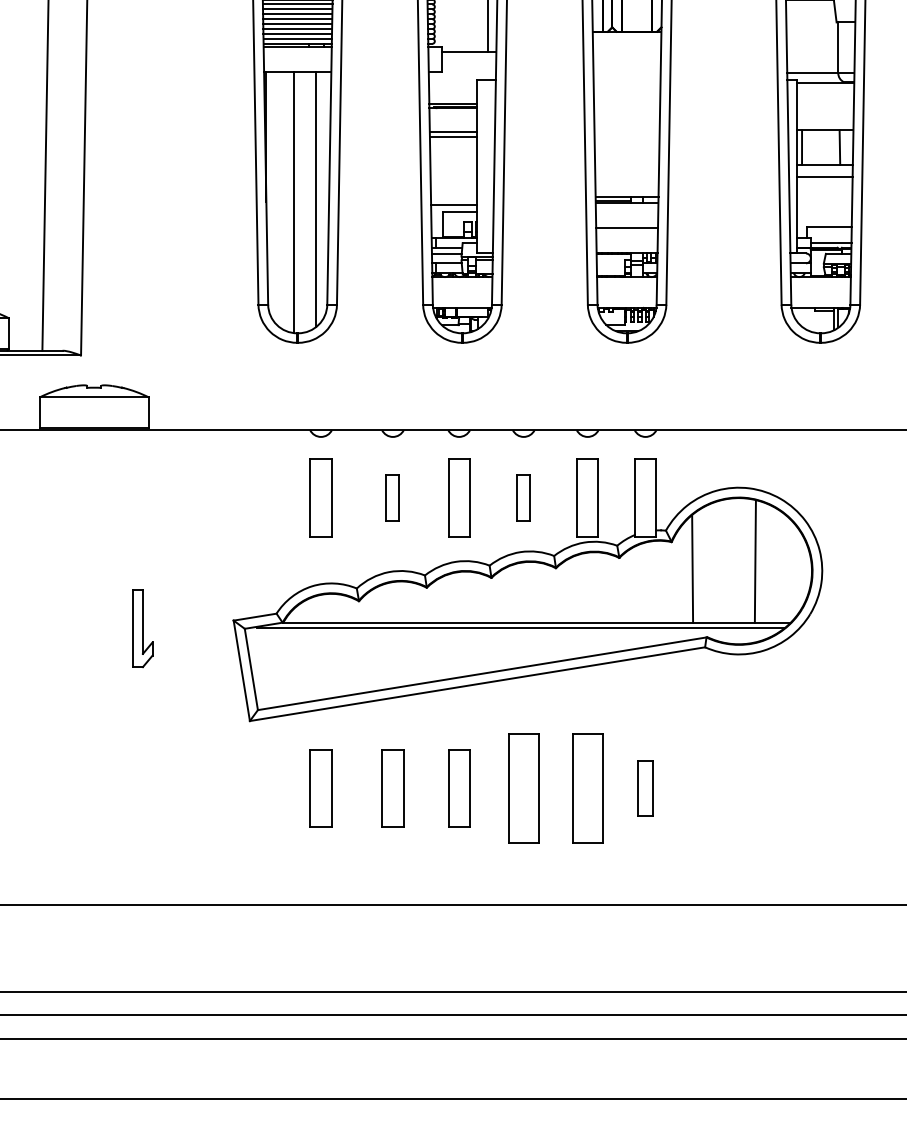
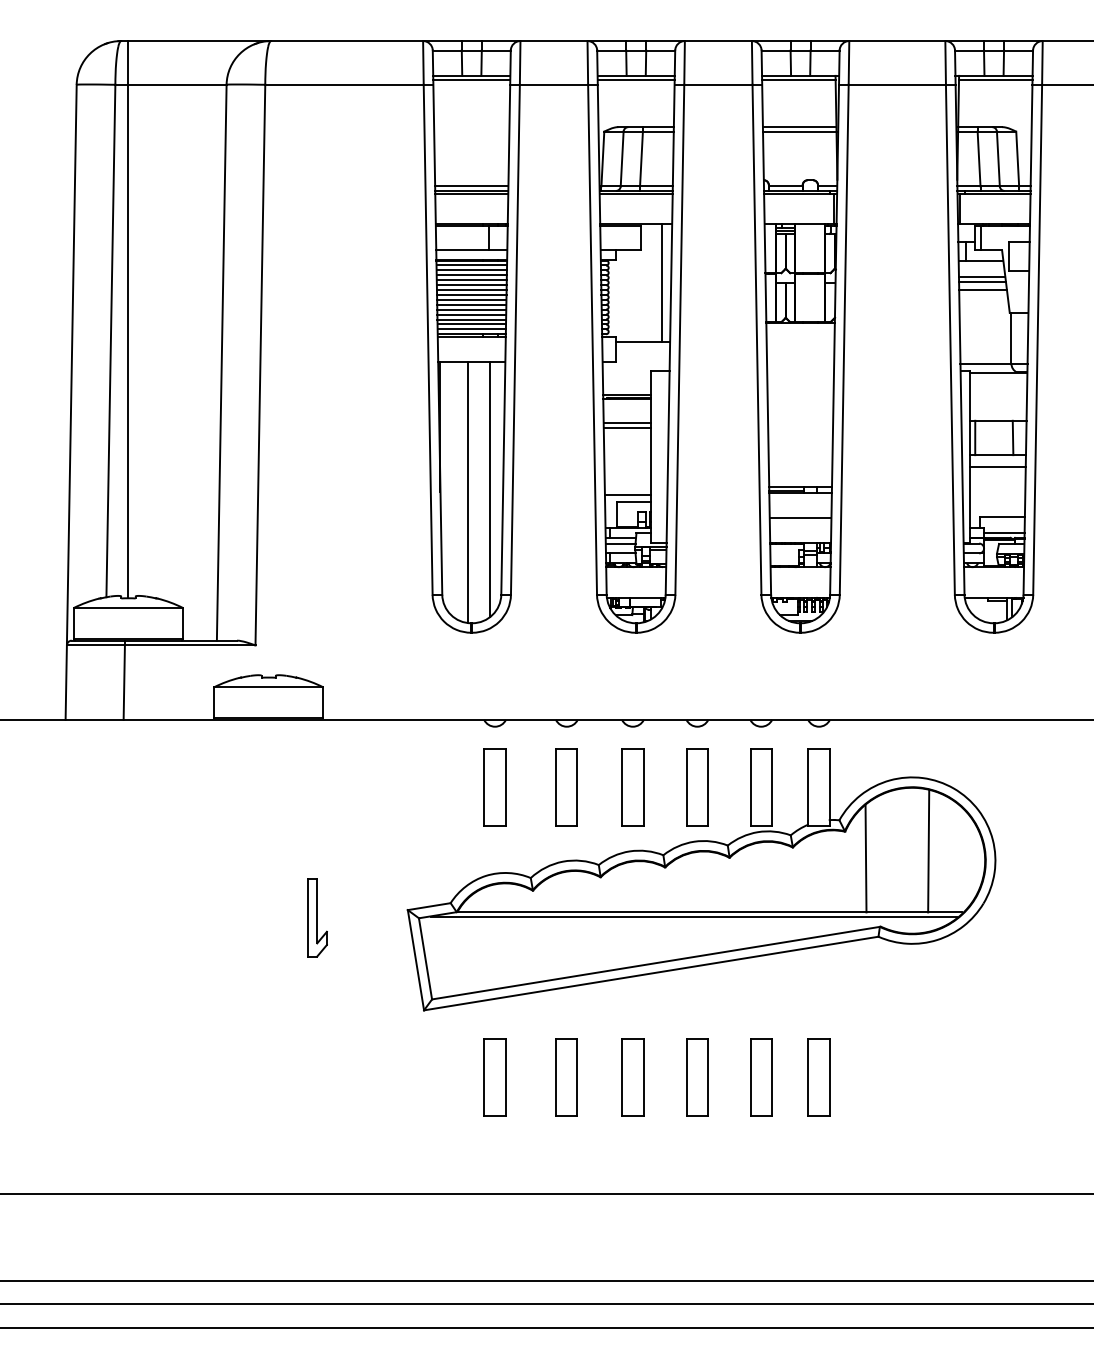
part: (392, 497) -> (566, 787), size x1.67
part: (523, 497) -> (697, 787), size x1.67
part: (523, 788) -> (697, 1077), size x0.71
part: (587, 788) -> (761, 1077), size x0.71
part: (645, 788) -> (818, 1077), size x1.43

